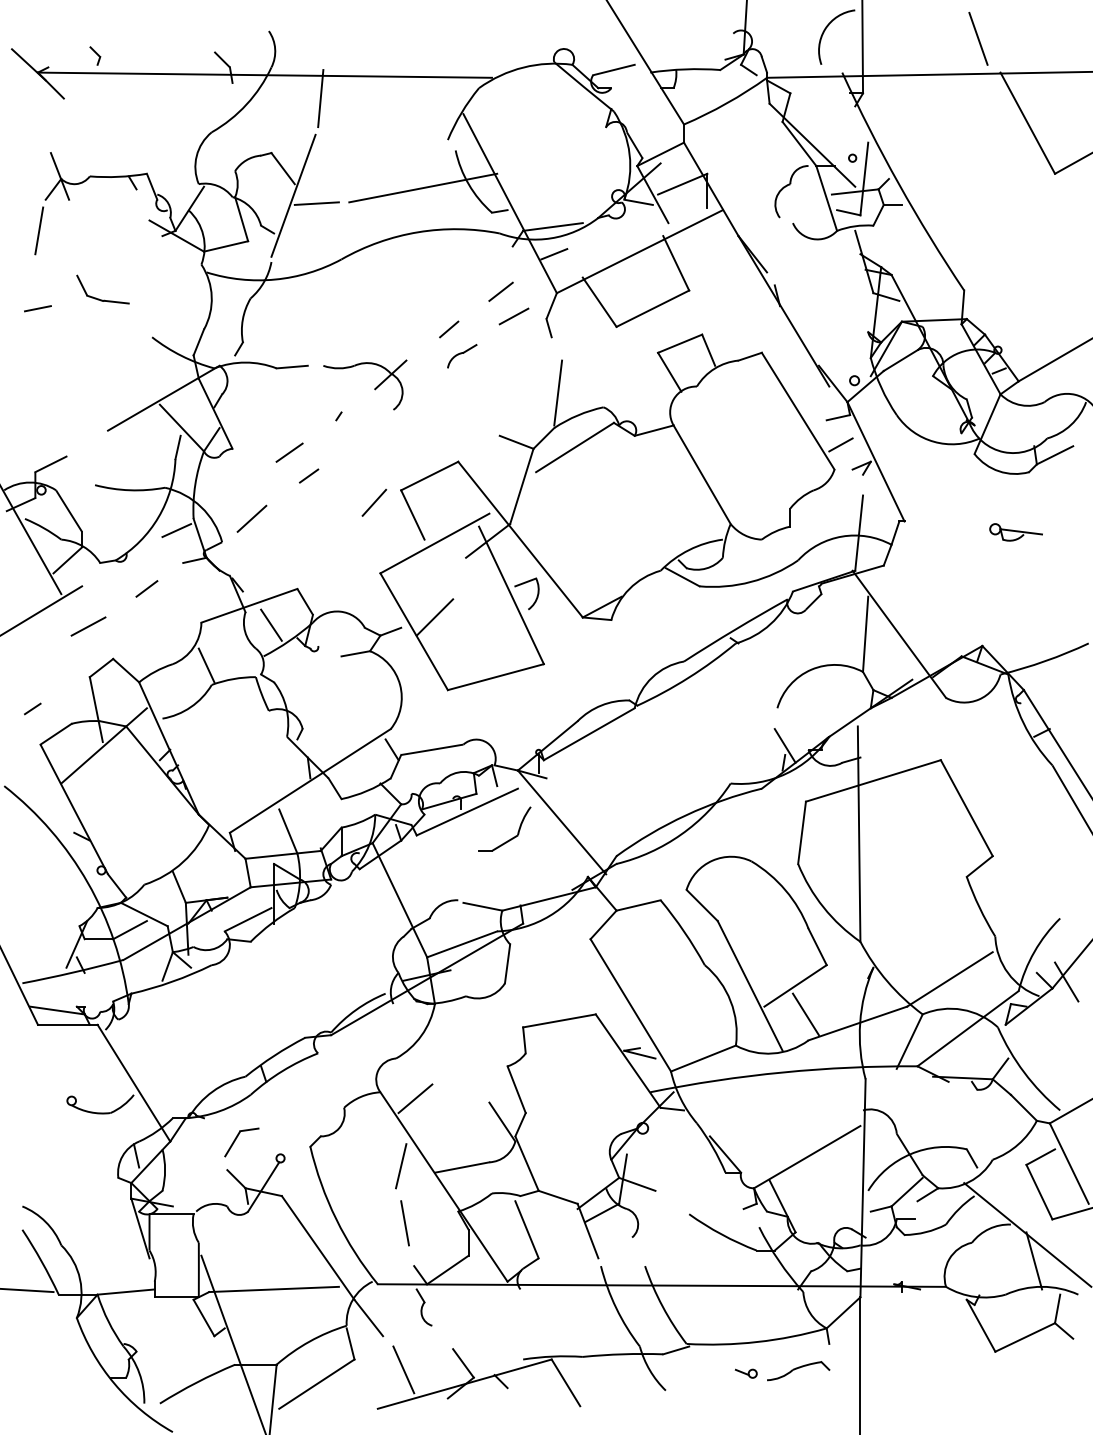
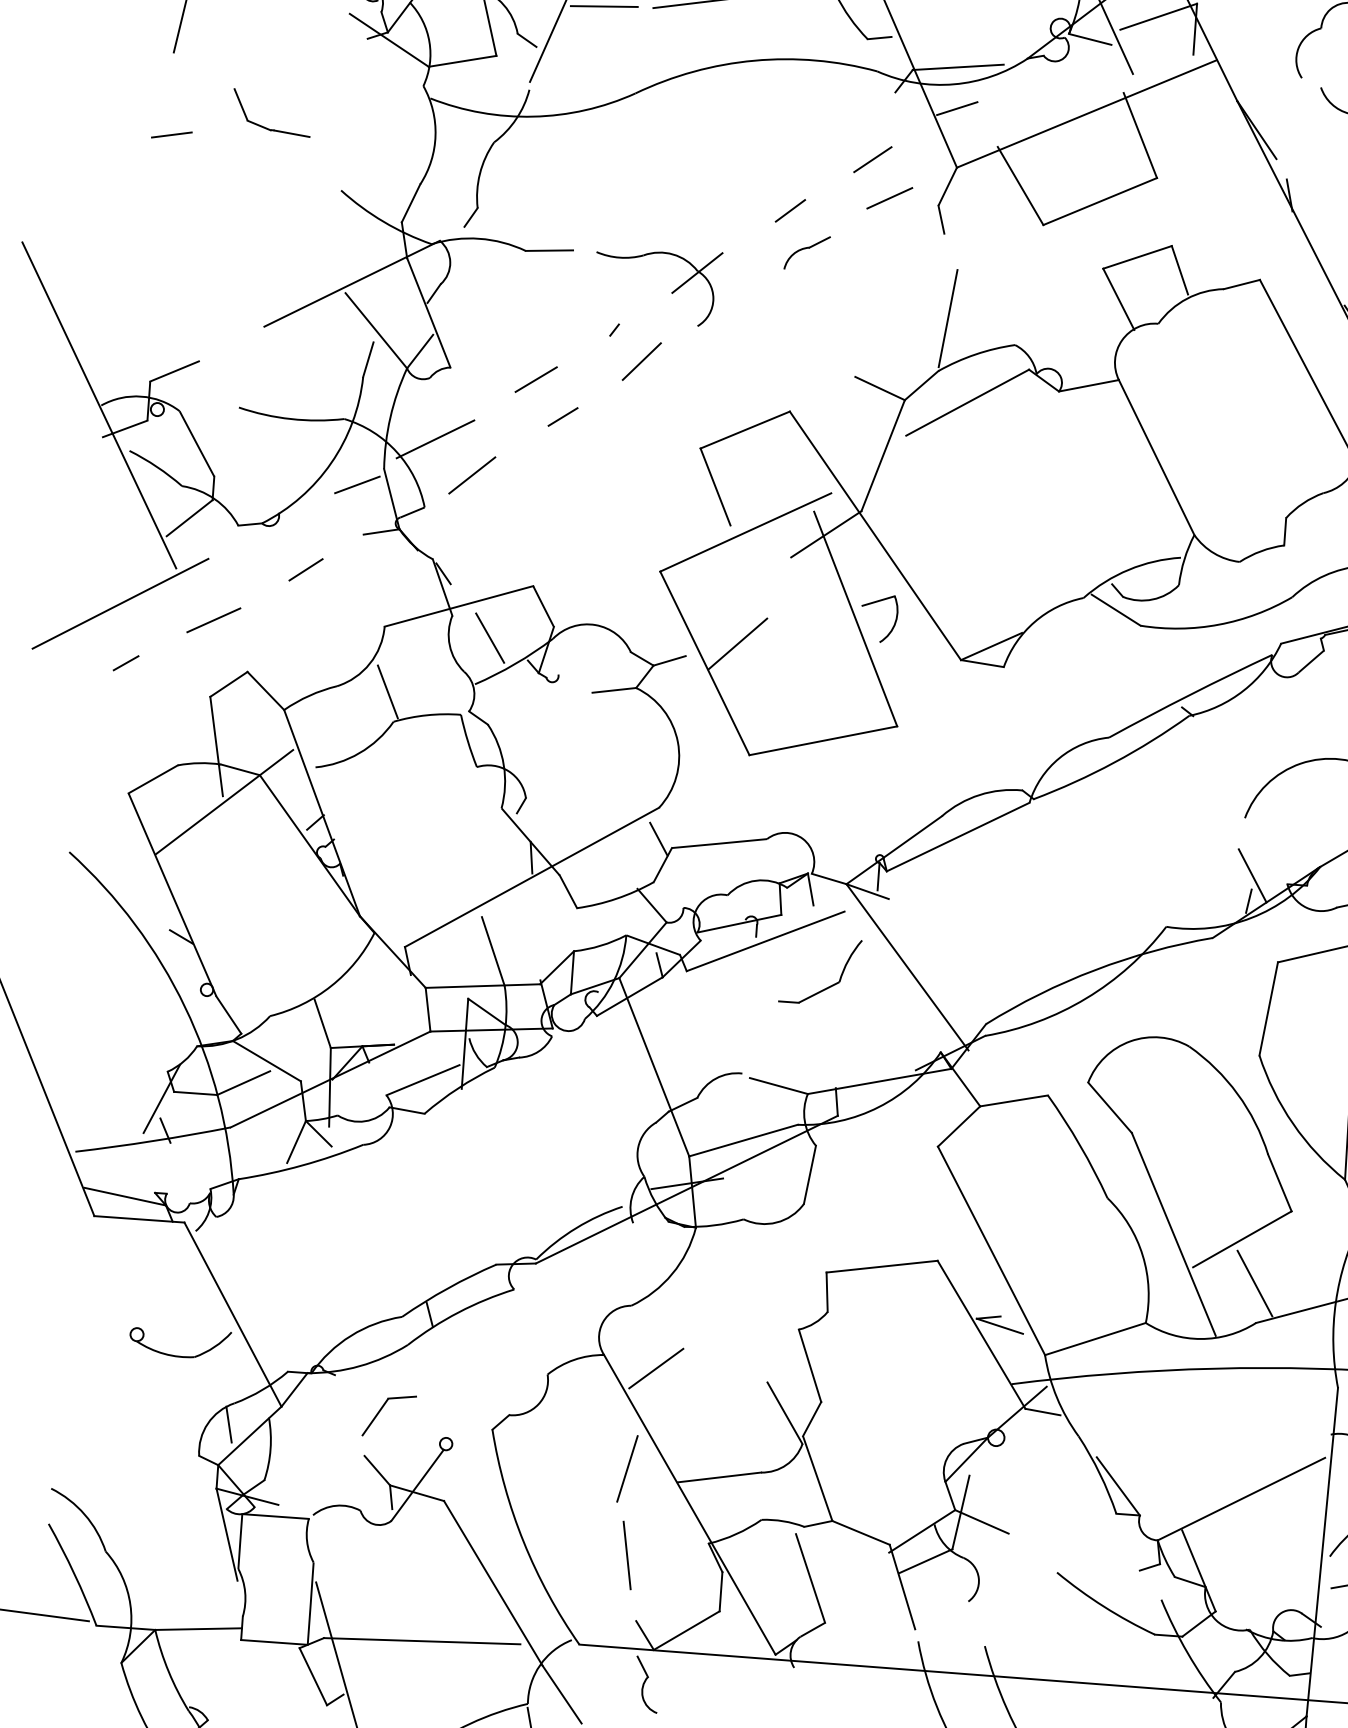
line: (225, 496) -> (434, 438), added
line: (374, 502) -> (642, 361), moved
line: (32, 708) -> (125, 662), moved

